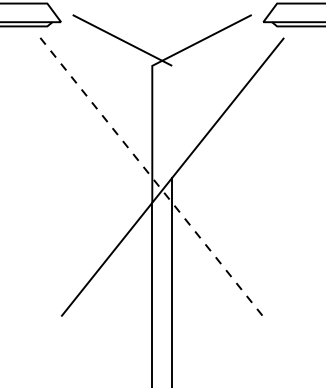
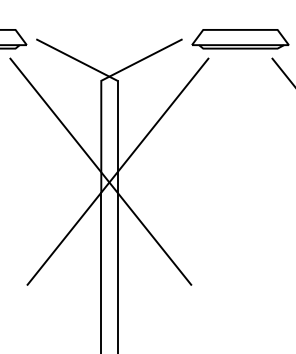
line: (172, 121) -> (117, 126), added
line: (151, 176) -> (100, 171), dashed -> solid

